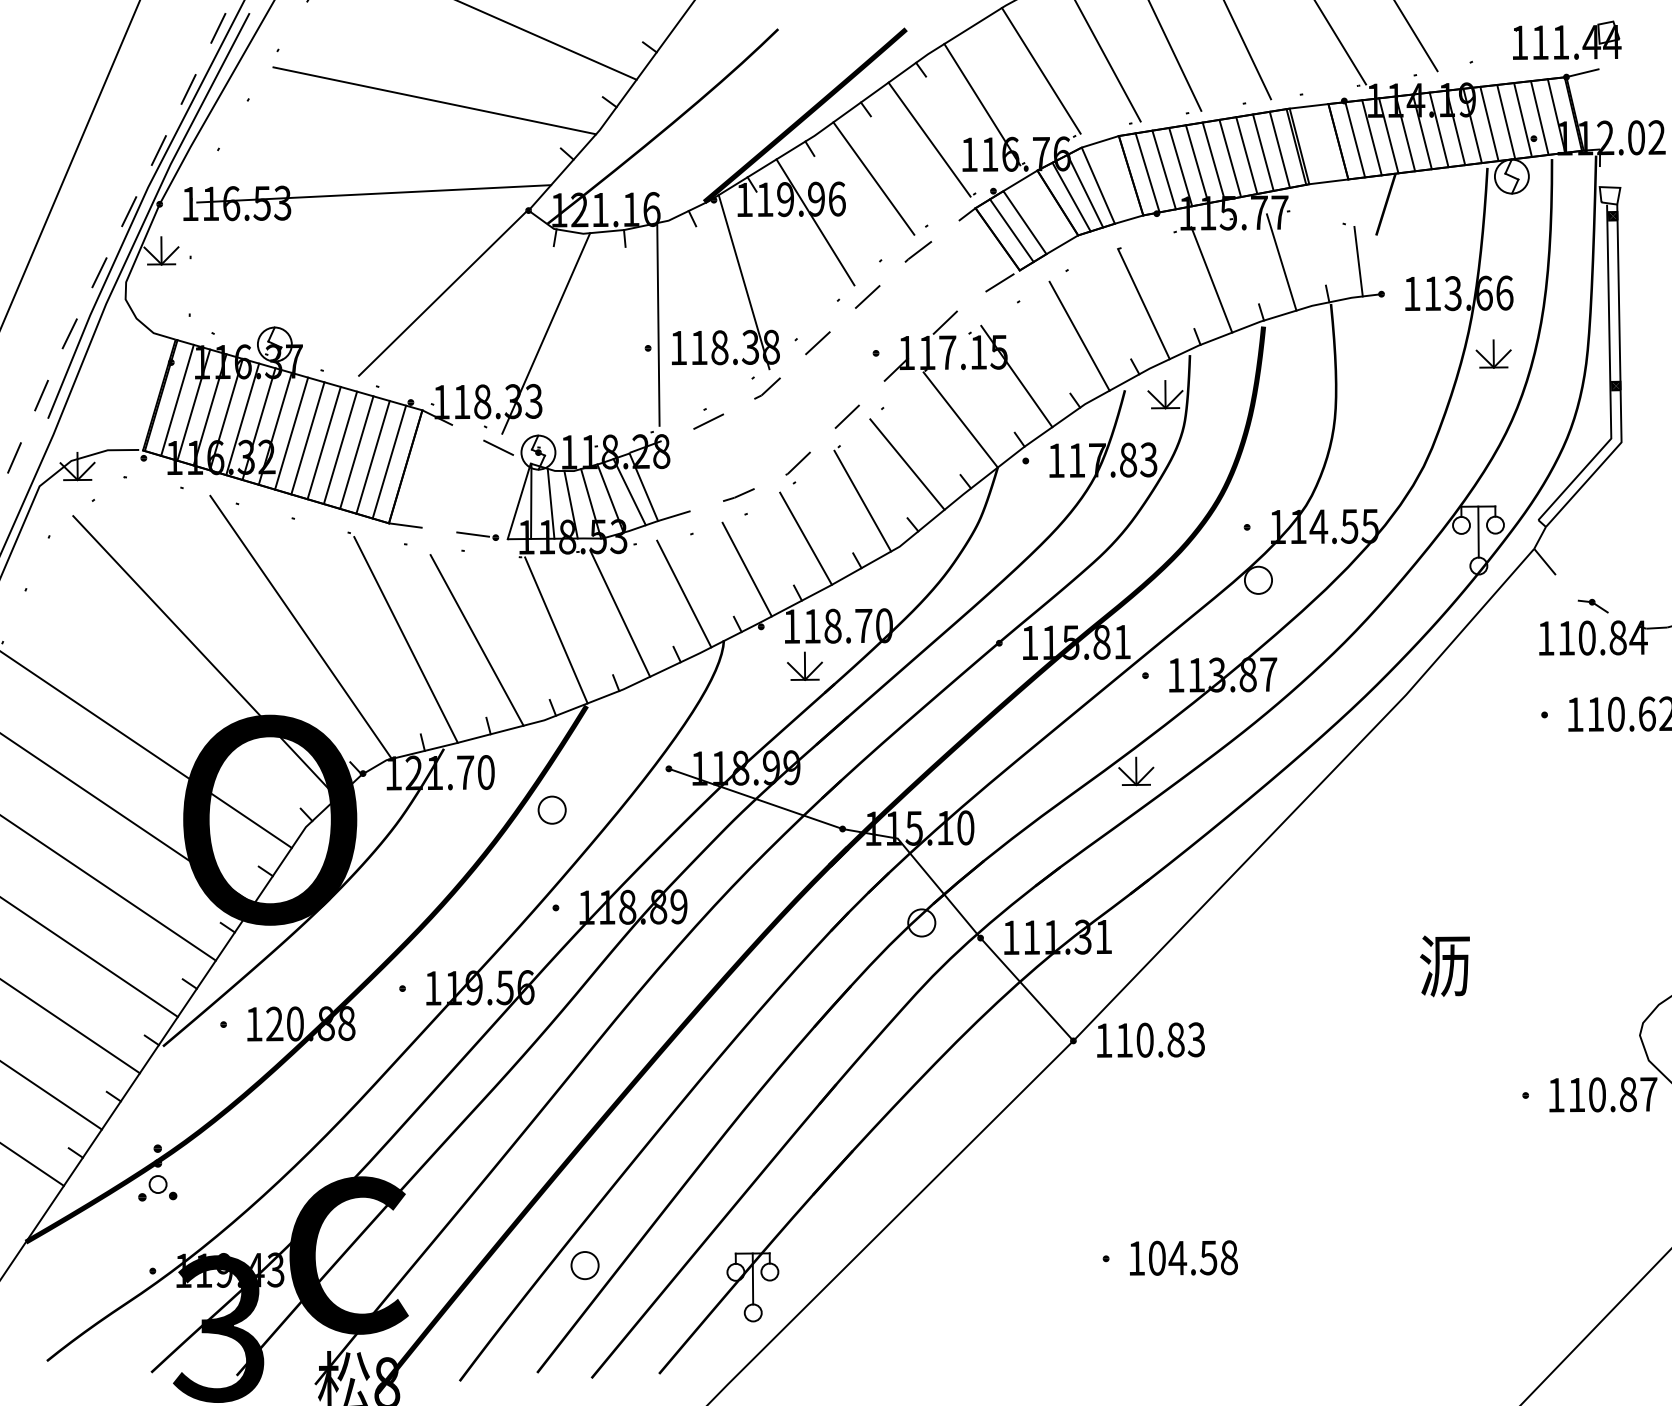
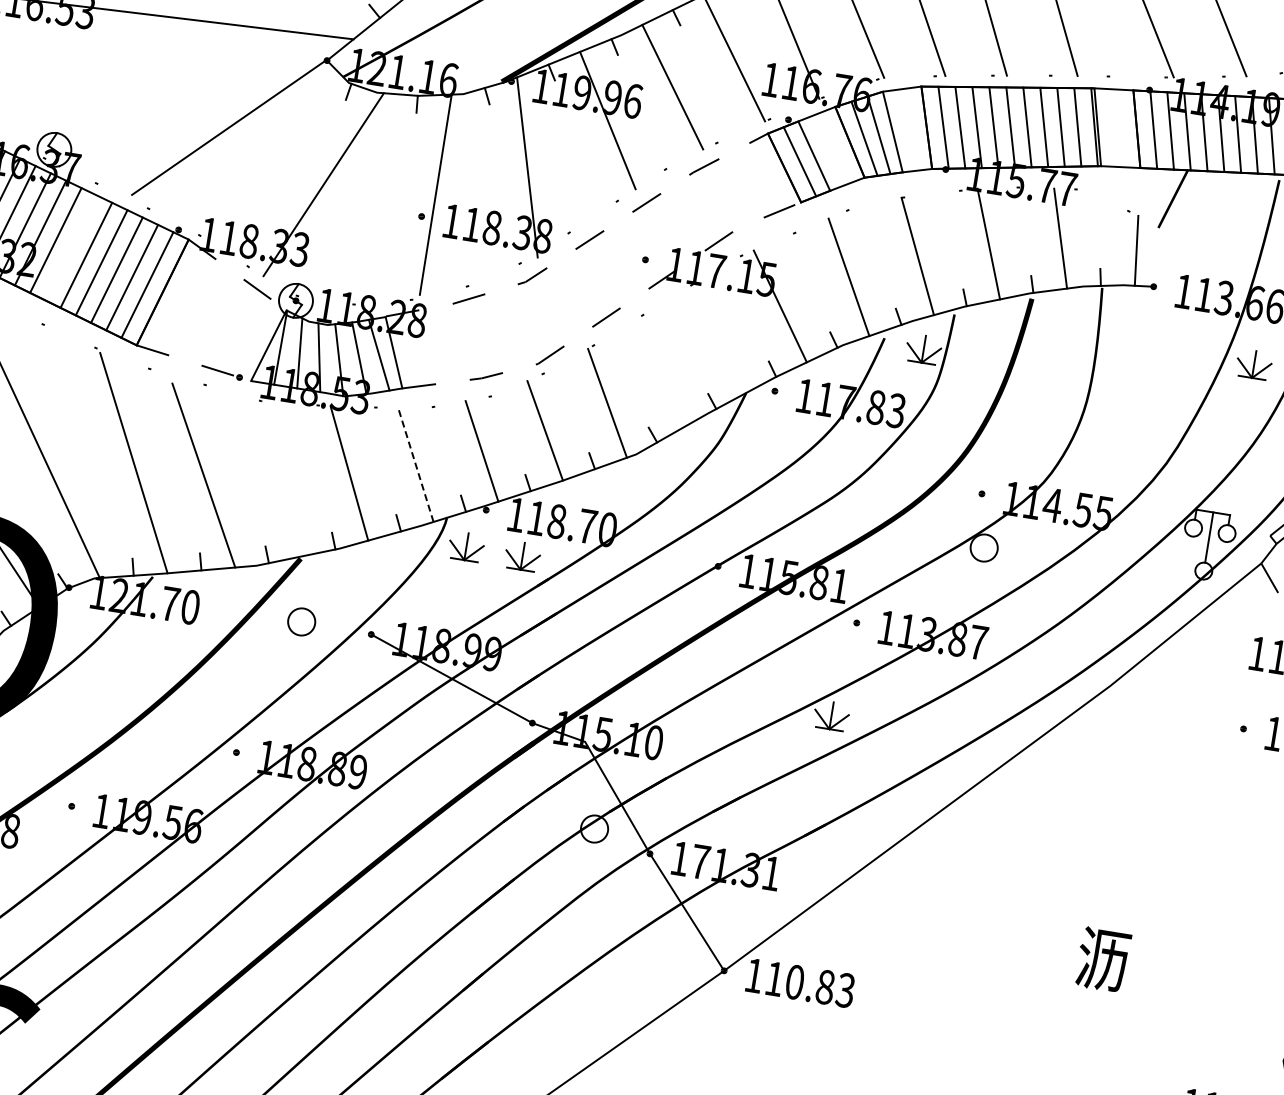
line: (960, 419) -> (717, 339), removed
line: (307, 438) -> (70, 248), removed
line: (907, 464) -> (657, 374), removed
line: (684, 594) -> (416, 465), solid -> dashed
line: (556, 630) -> (283, 479), removed
part: (747, 665) -> (466, 545), added
part: (551, 809) -> (301, 621), moved
text: (1031, 937) -> (700, 861), 111.31 -> 171.31

